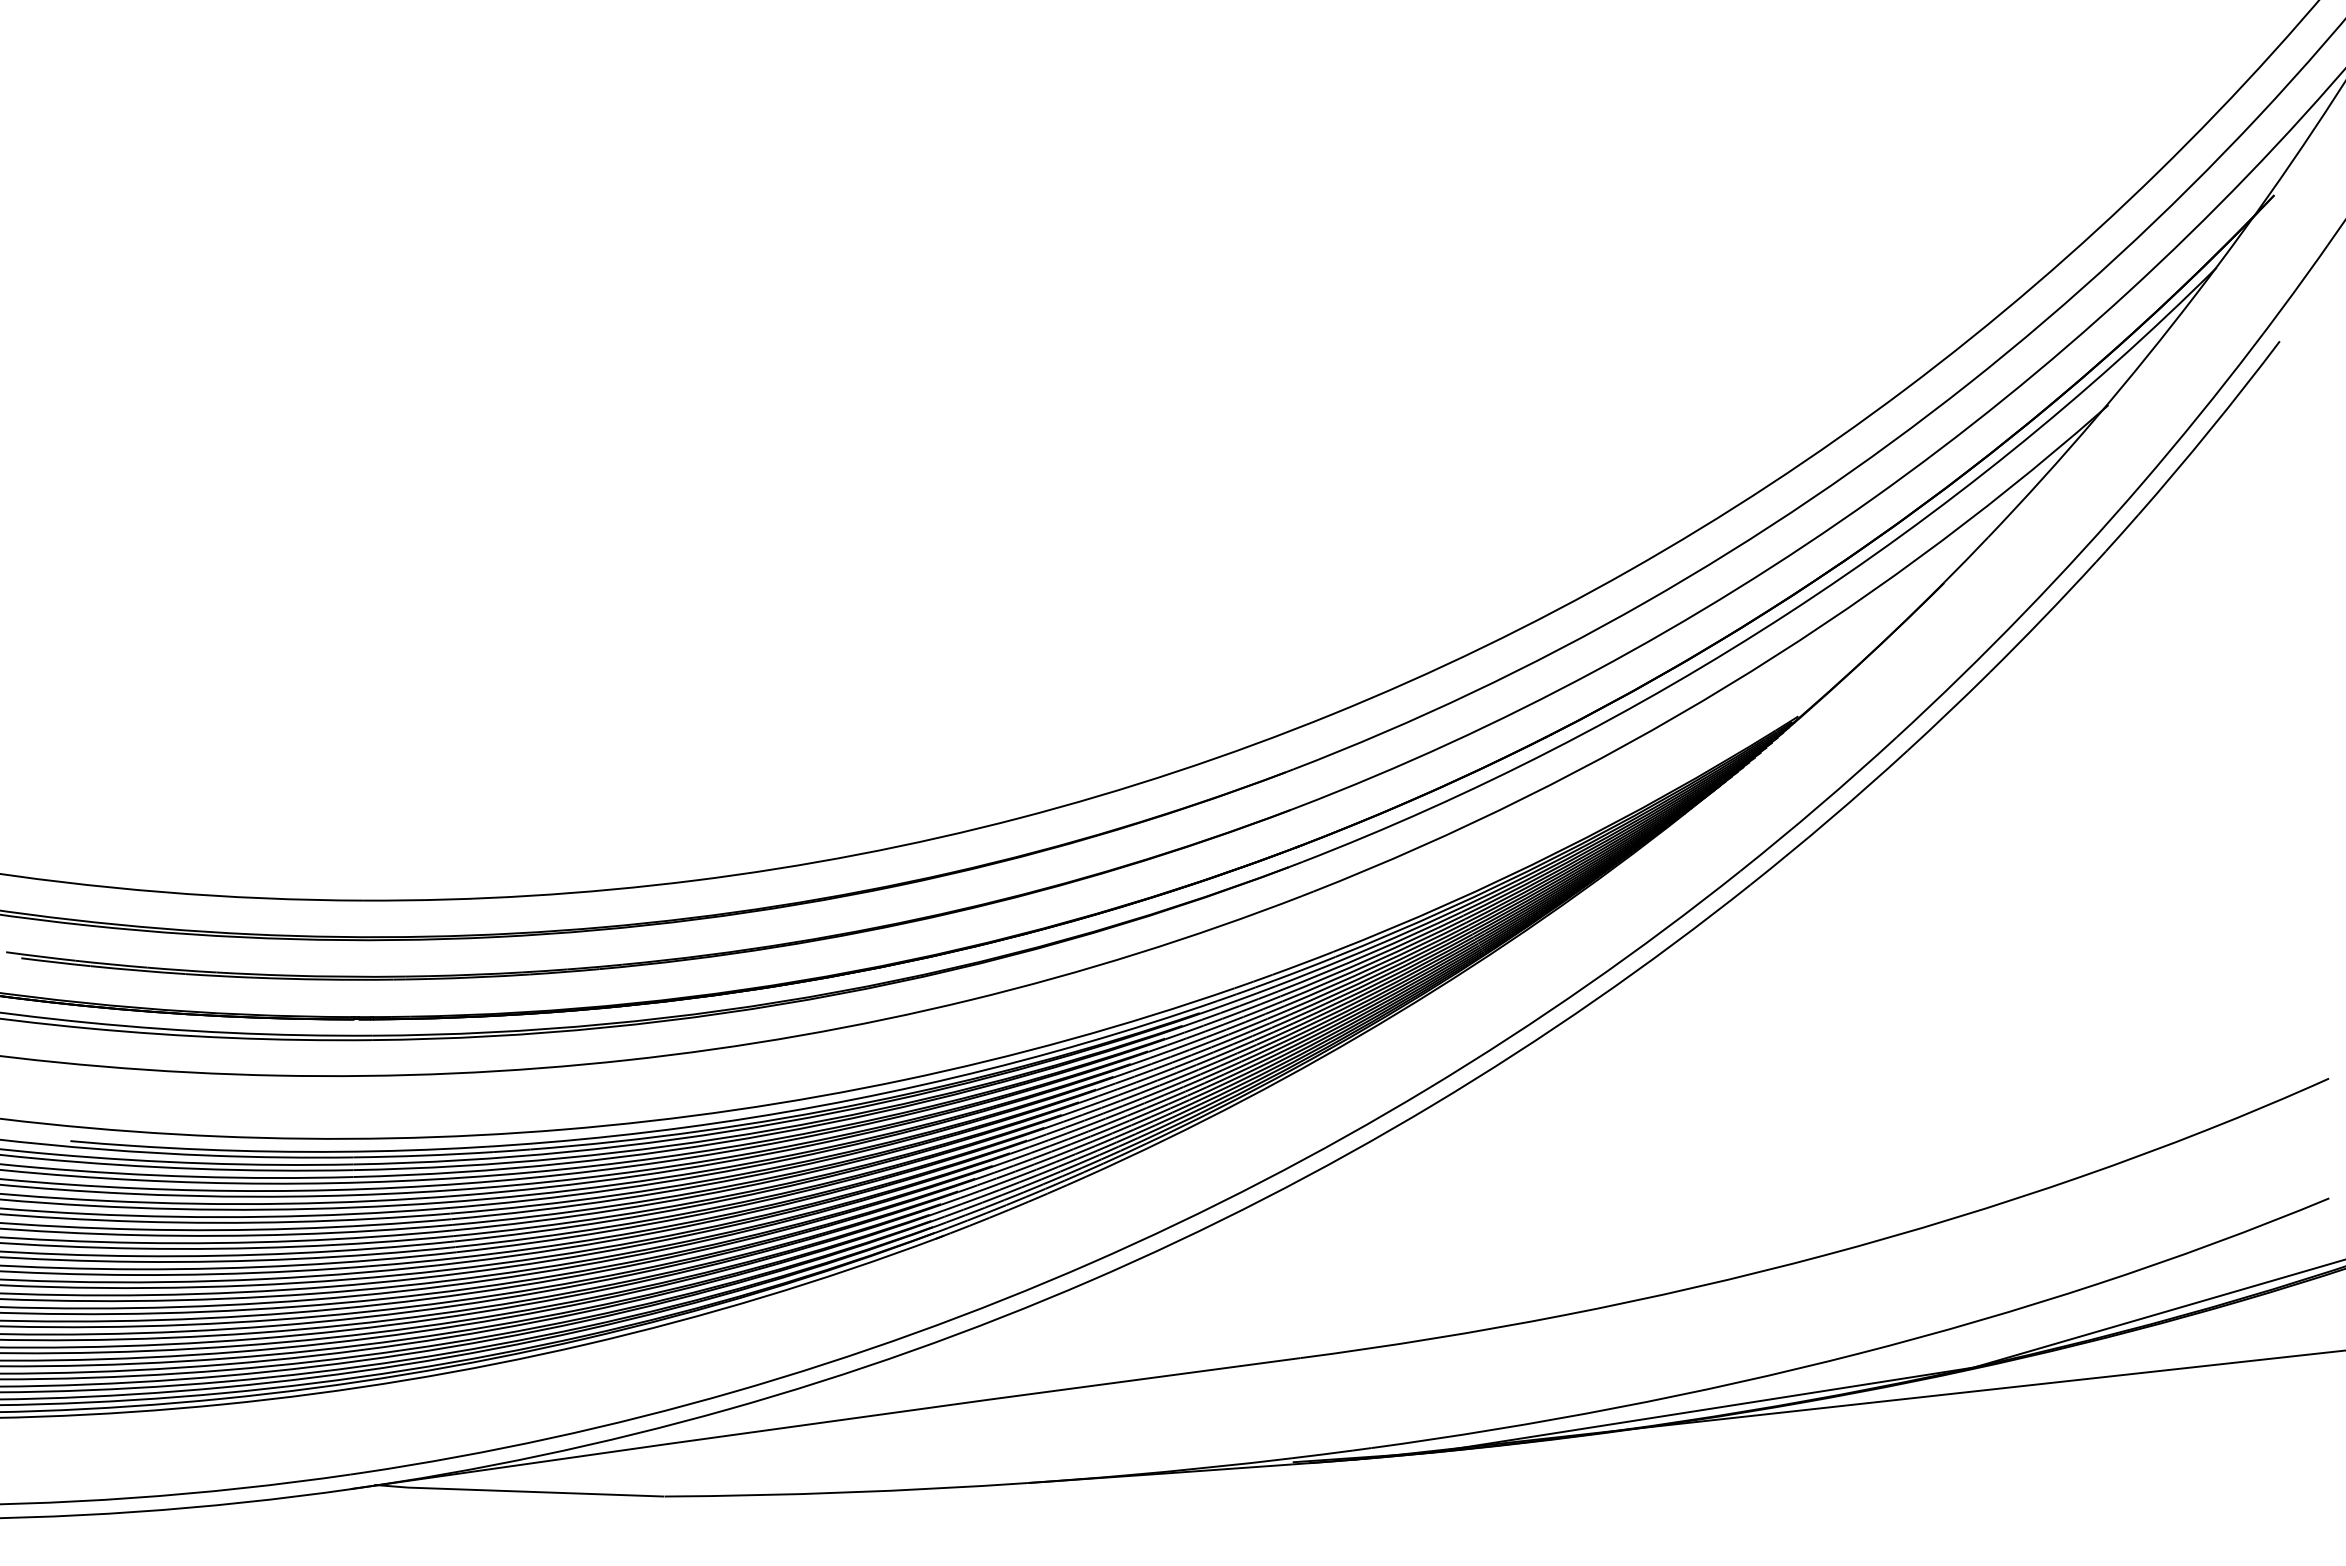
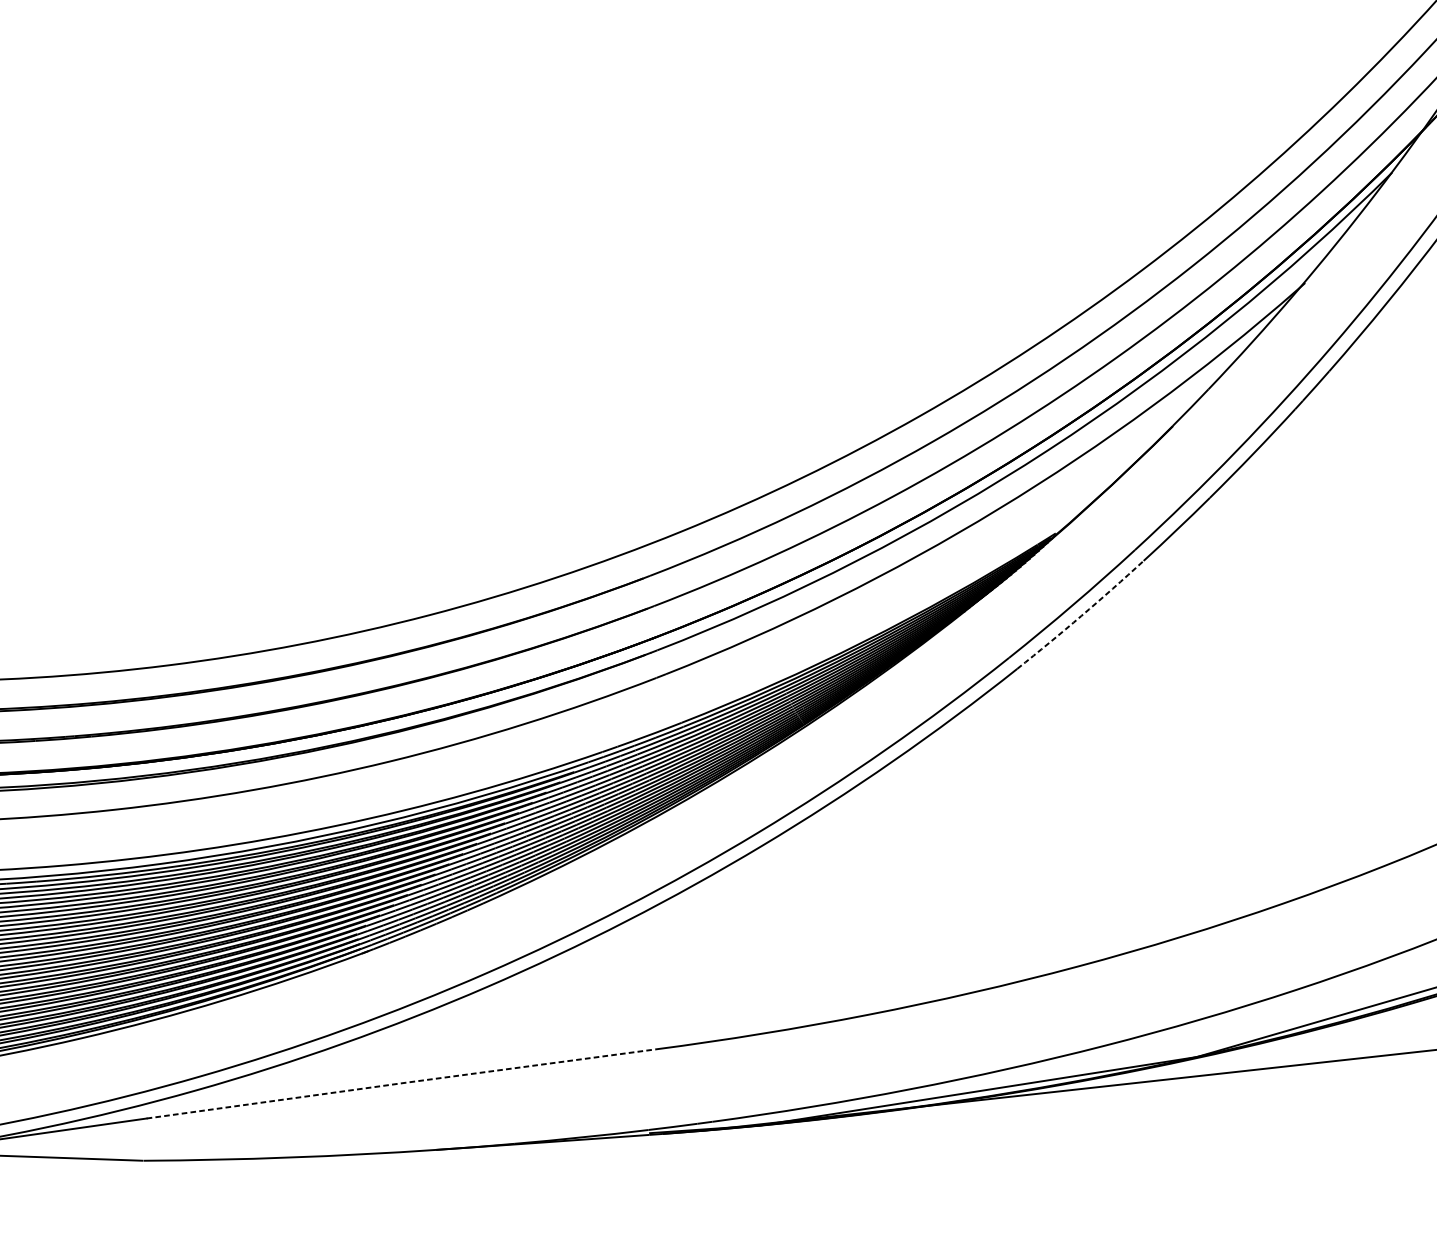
arc: (1830, 819) -> (1081, 616), solid -> dashed
line: (984, 1400) -> (401, 1083), solid -> dashed

